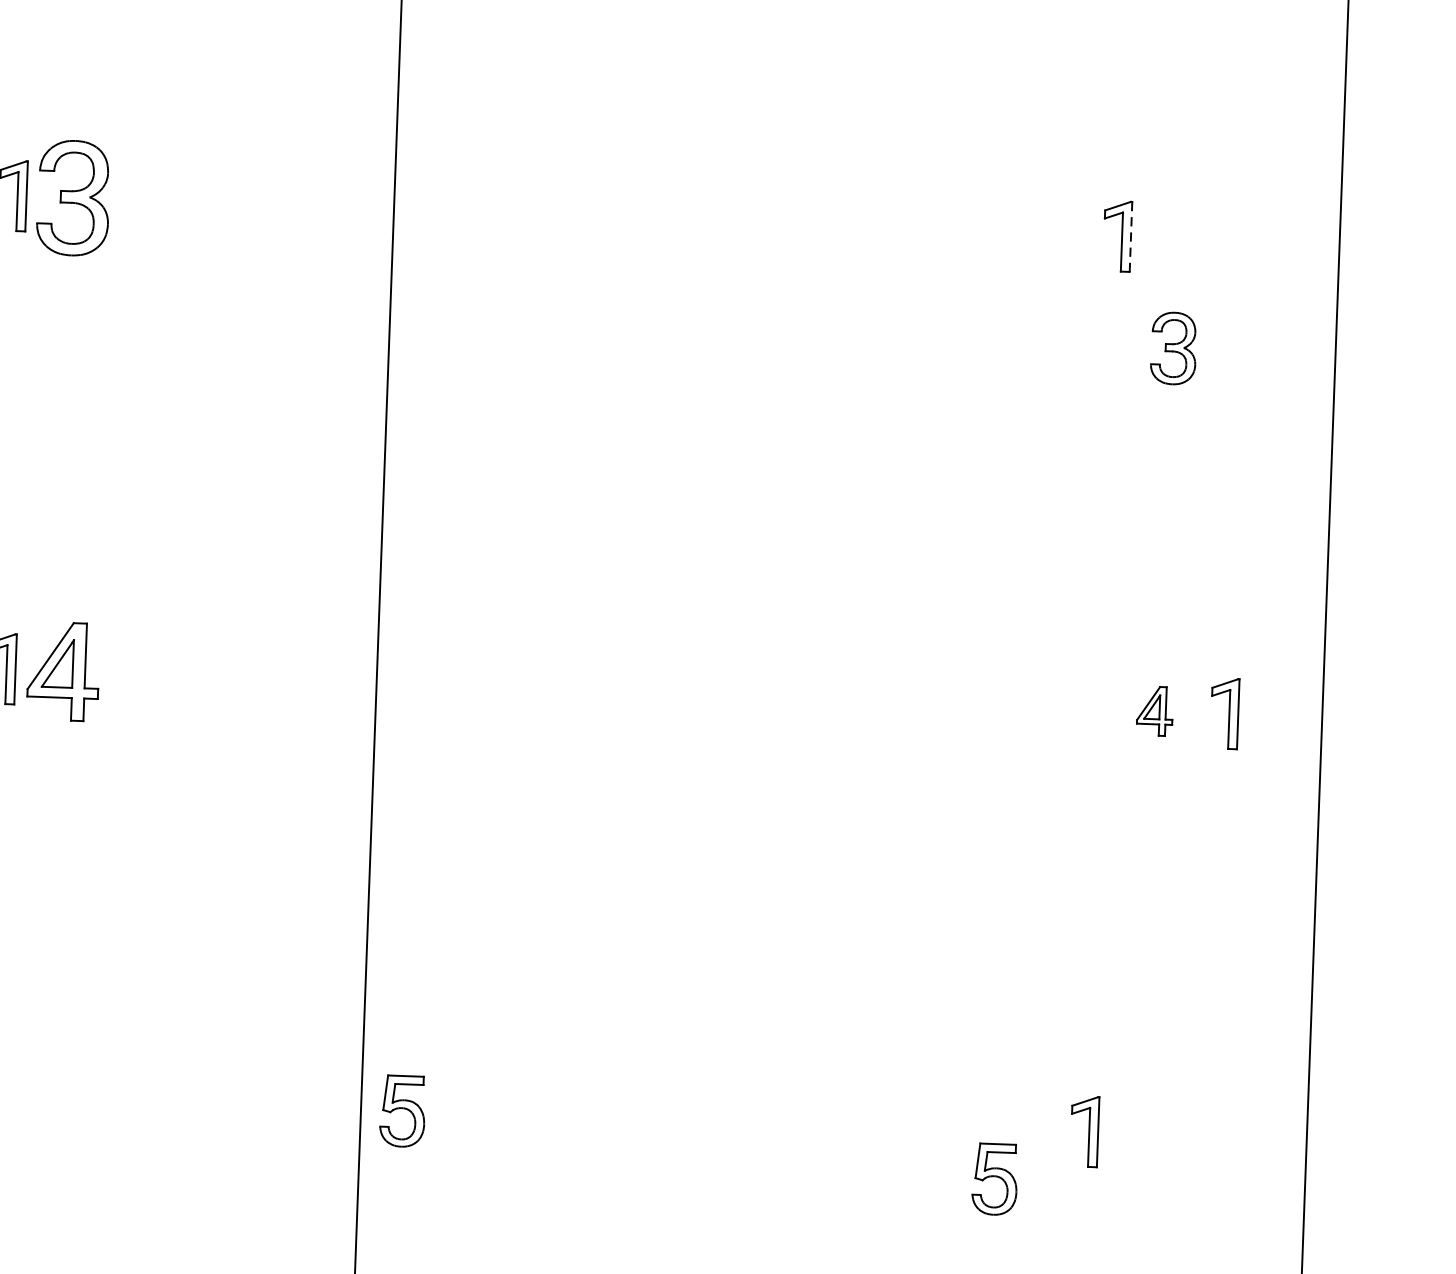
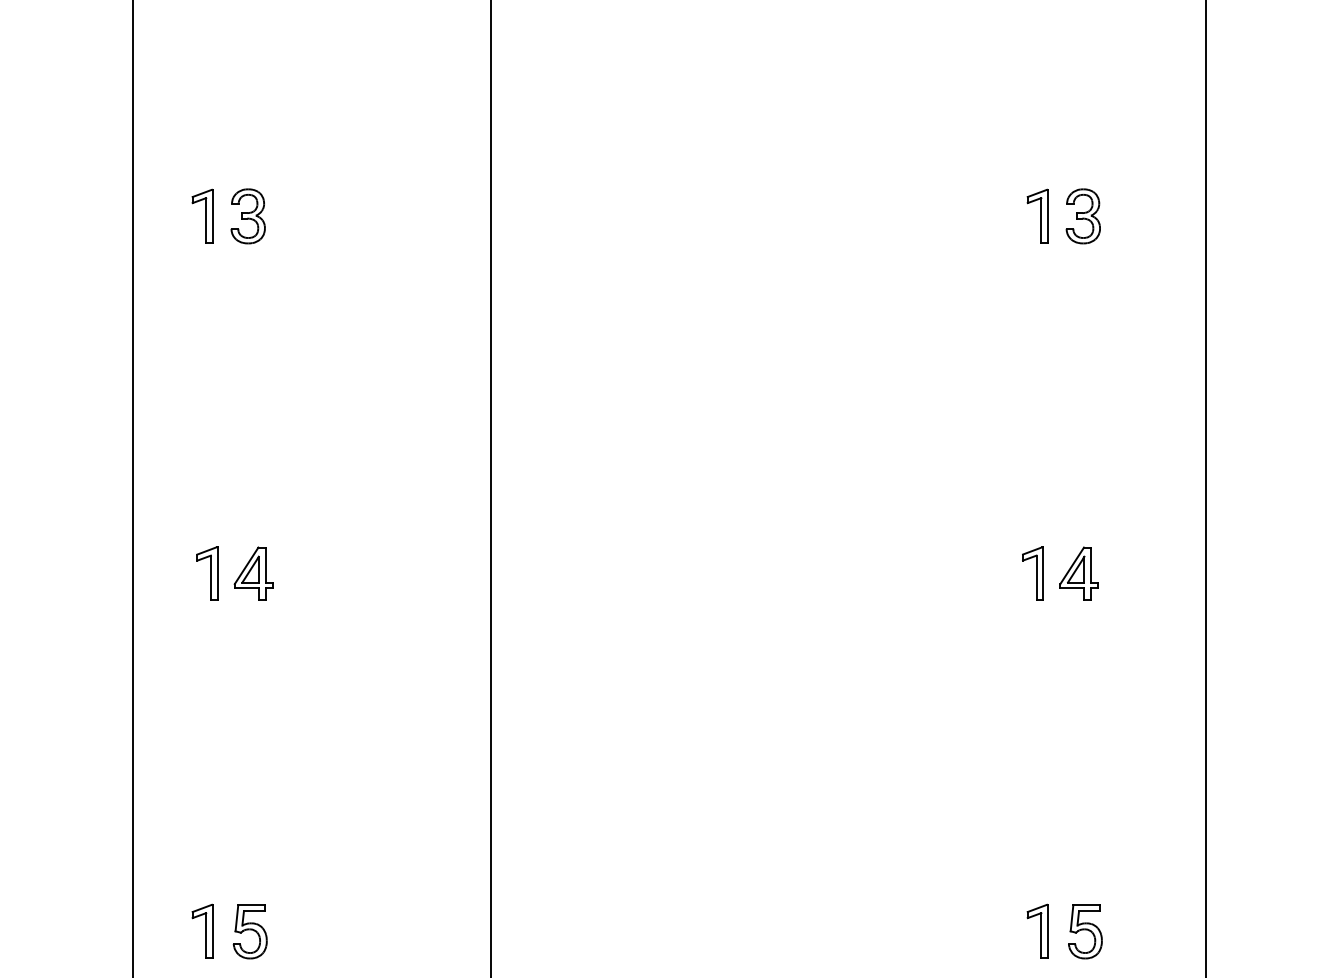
part: (72, 198) -> (247, 216), size x0.62
line: (1131, 237) -> (1048, 216), dashed -> solid
part: (1172, 348) -> (1082, 216), moved
part: (62, 670) -> (253, 573), size x0.71
part: (1154, 710) -> (1078, 573), size x1.43
part: (1224, 713) -> (1032, 573), moved
part: (401, 1110) -> (249, 931), moved
part: (1084, 1130) -> (1037, 930), moved
part: (995, 1179) -> (1085, 931), moved

